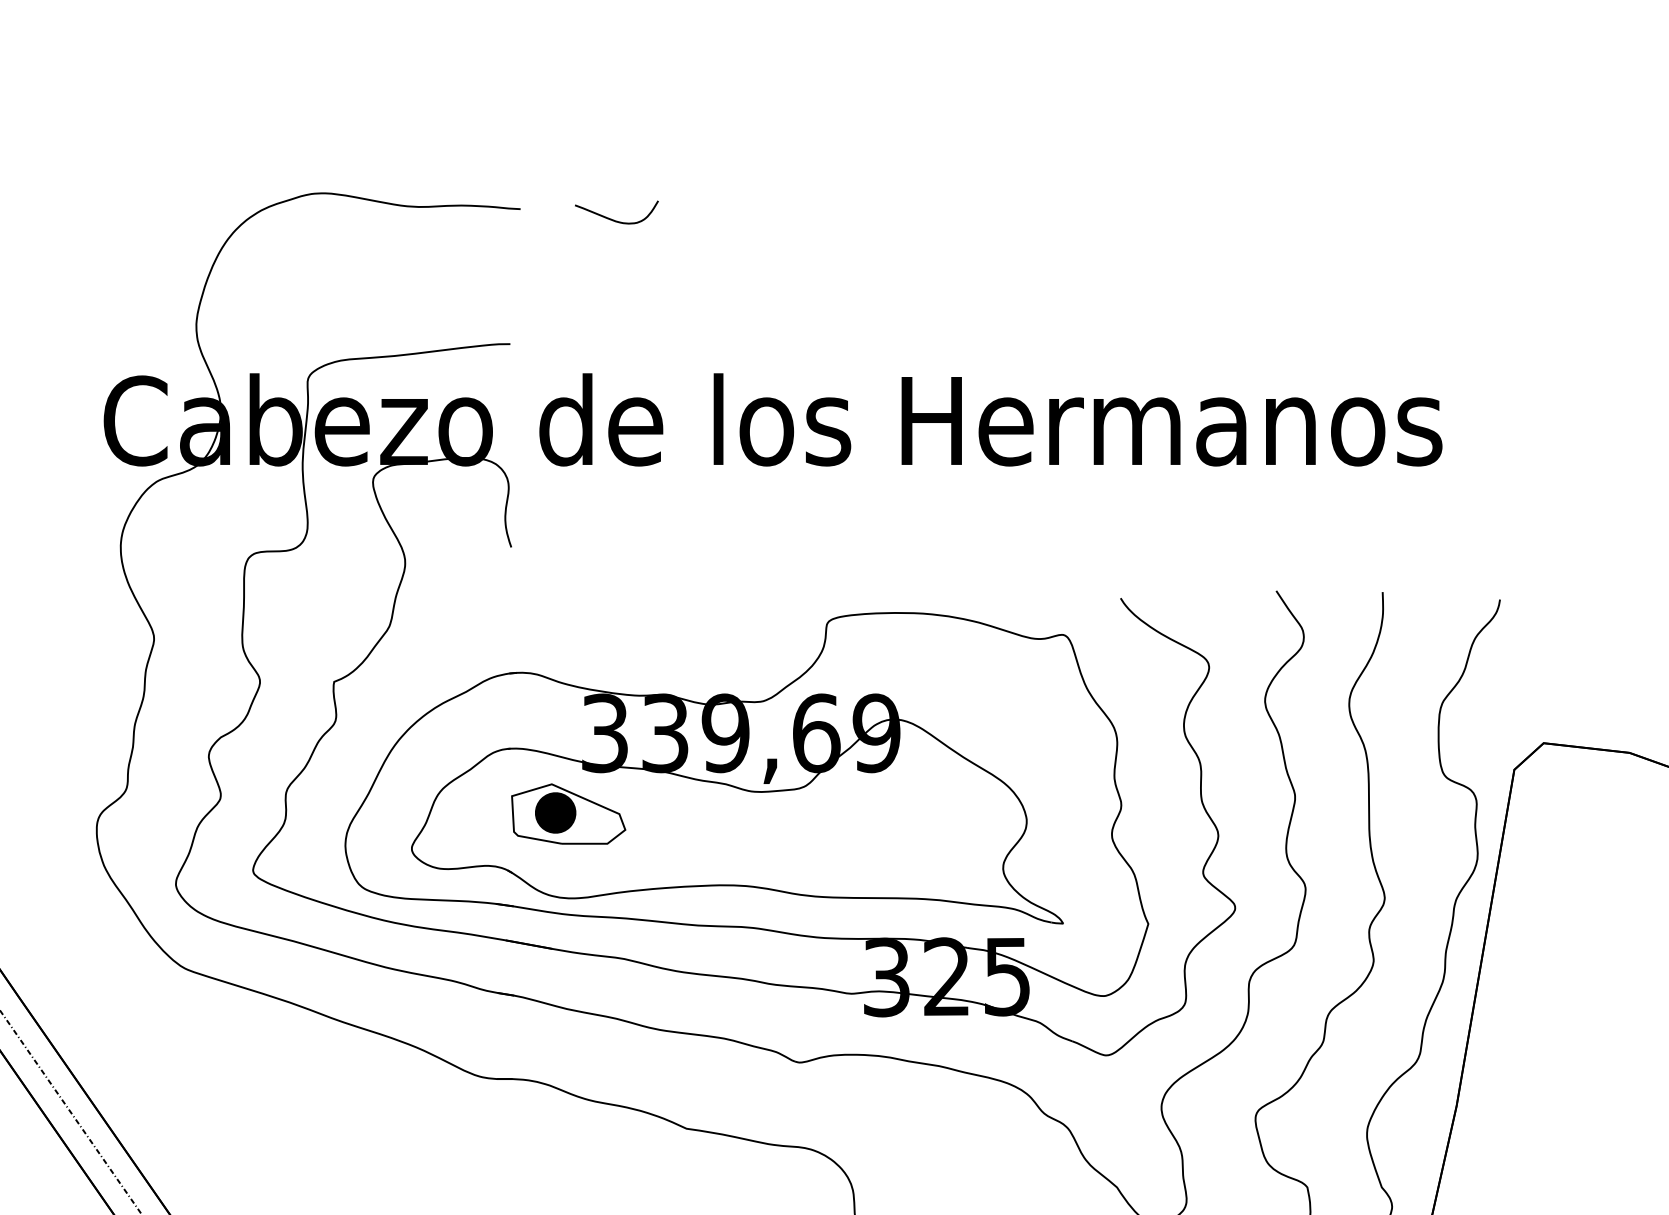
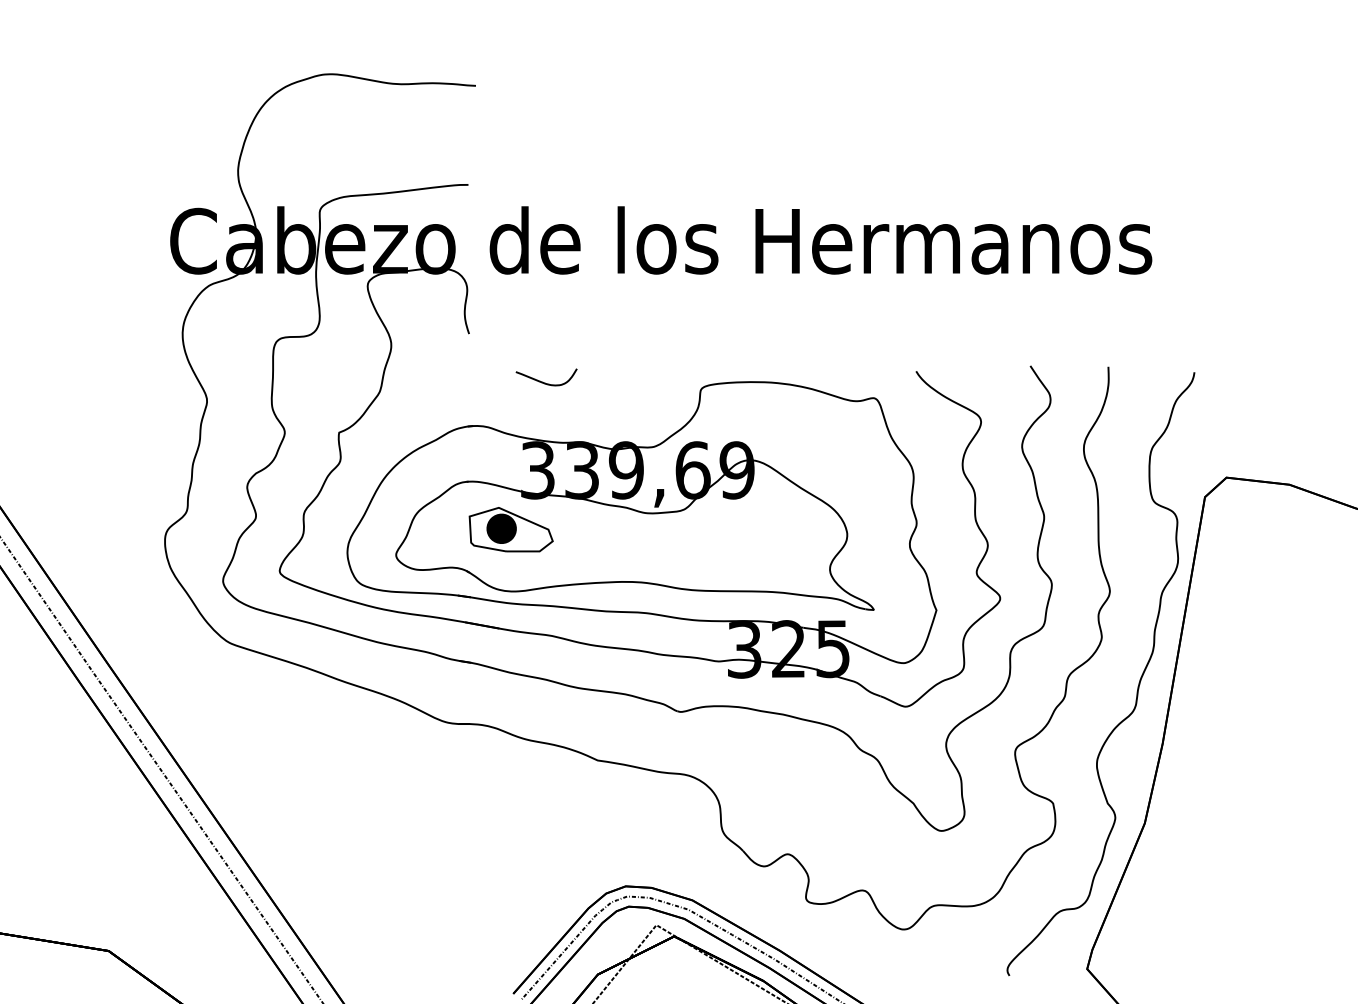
curve: (615, 219) -> (545, 382), moved

